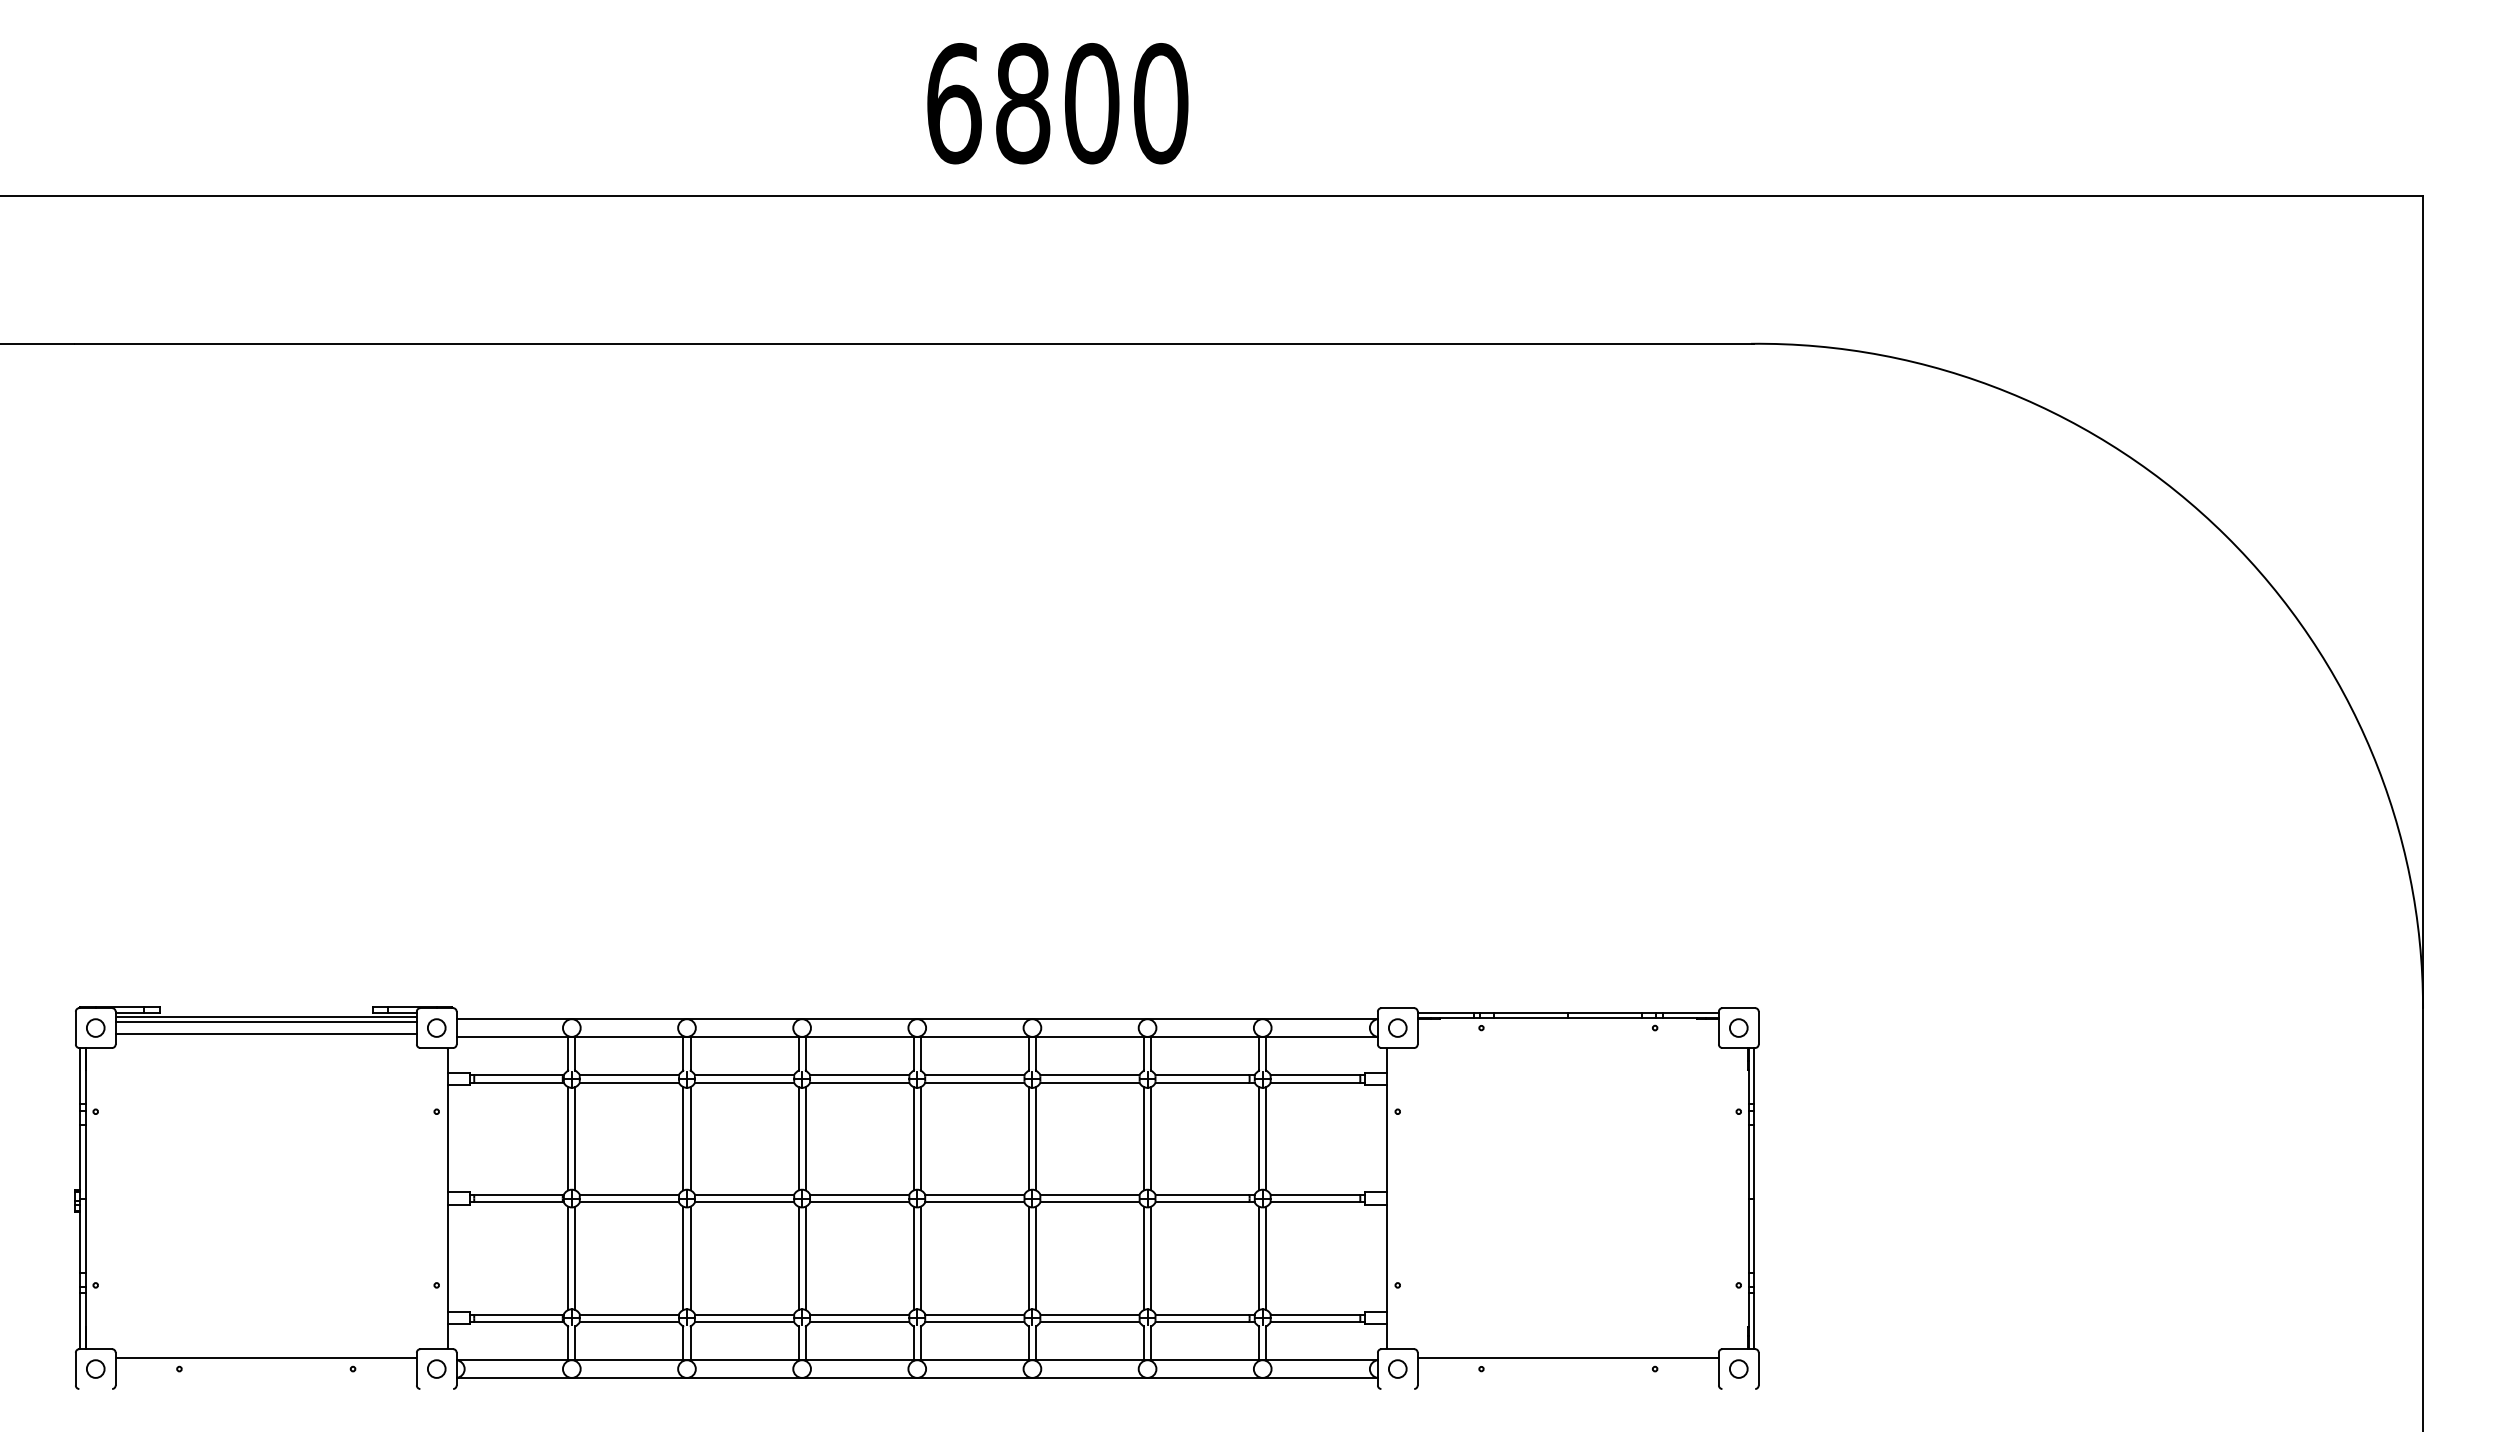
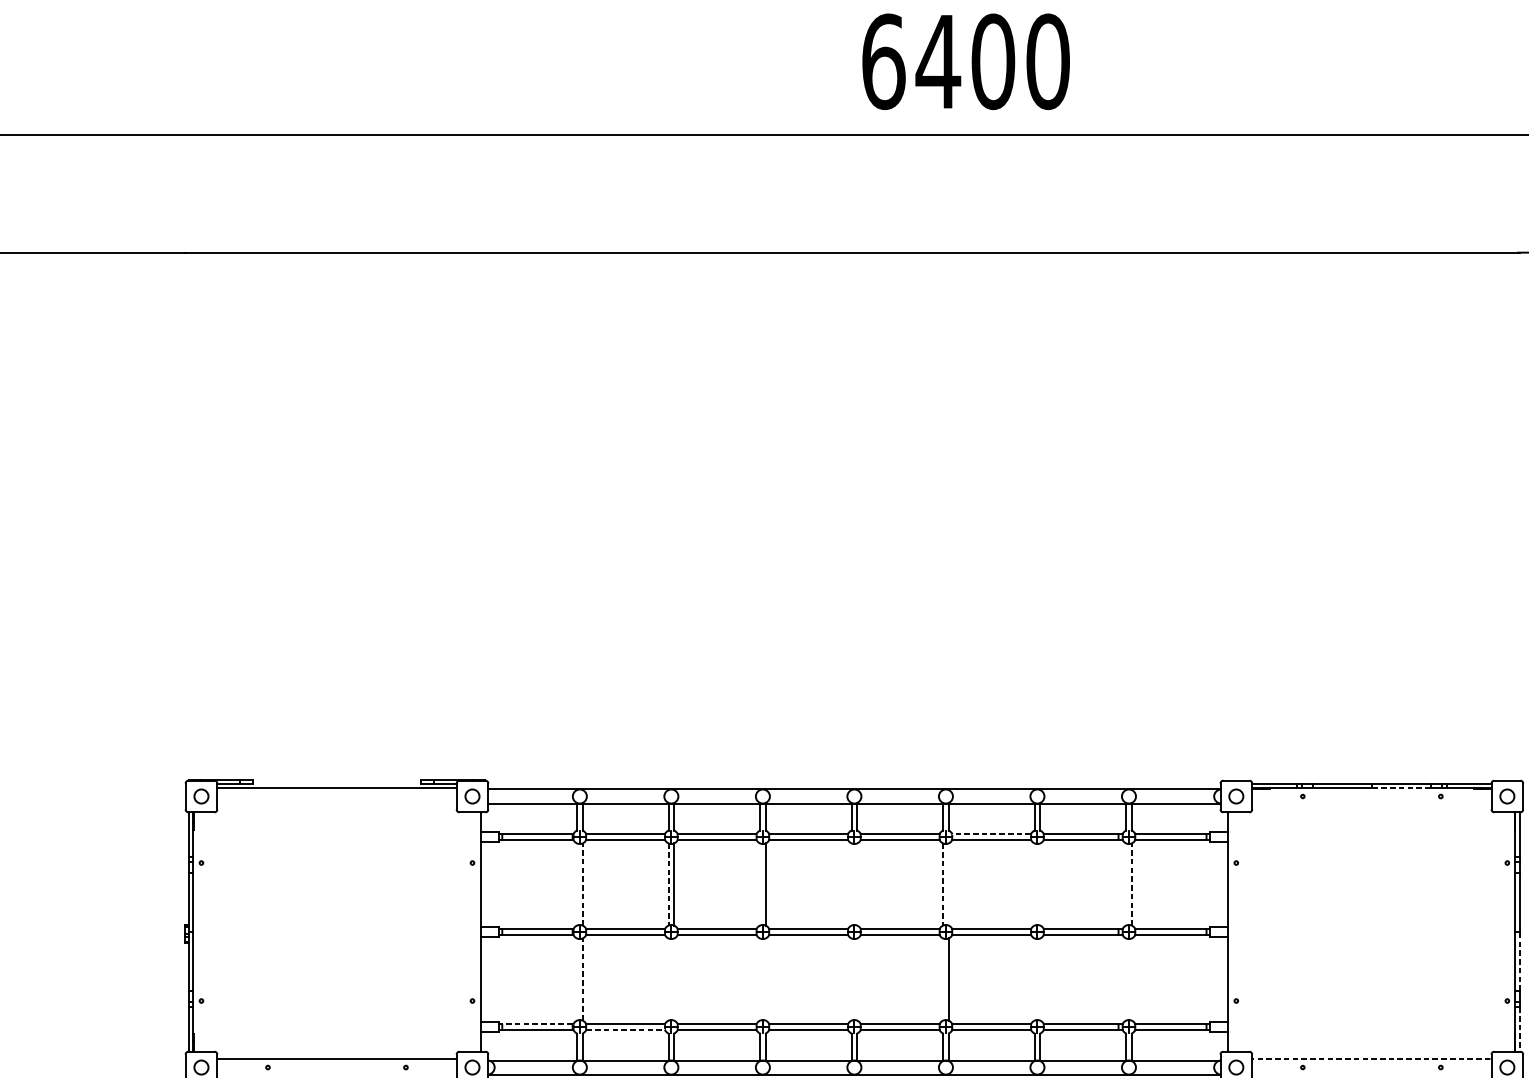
text: (1022, 103) -> (938, 61), 6800 -> 6400
line: (1604, 1017) -> (1400, 788), solid -> dashed
line: (265, 1021) -> (336, 791), removed
line: (265, 1033) -> (336, 800), removed
line: (1089, 1075) -> (991, 834), solid -> dashed
line: (568, 1138) -> (577, 884), removed
line: (575, 1138) -> (582, 884), solid -> dashed
line: (683, 1138) -> (668, 884), solid -> dashed
line: (798, 1138) -> (760, 884), removed
line: (913, 1138) -> (851, 884), removed
line: (920, 1138) -> (856, 884), removed
line: (1028, 1138) -> (942, 884), solid -> dashed
line: (1035, 1138) -> (948, 884), removed
line: (1144, 1138) -> (1035, 884), removed
line: (1151, 1138) -> (1040, 884), removed
line: (1259, 1138) -> (1126, 884), removed
line: (1266, 1138) -> (1131, 884), solid -> dashed
line: (1754, 1235) -> (1519, 961), solid -> dashed
line: (568, 1258) -> (577, 979), removed
line: (575, 1258) -> (582, 979), solid -> dashed
line: (683, 1258) -> (668, 979), removed
line: (690, 1258) -> (674, 979), removed
line: (798, 1258) -> (760, 979), removed
line: (805, 1258) -> (765, 979), removed
line: (913, 1258) -> (851, 979), removed
line: (920, 1258) -> (856, 979), removed
line: (1028, 1258) -> (942, 979), removed
line: (1144, 1258) -> (1035, 979), removed
line: (1151, 1258) -> (1040, 979), removed
line: (1259, 1258) -> (1126, 979), removed
line: (1266, 1258) -> (1131, 979), removed
line: (518, 1314) -> (537, 1024), solid -> dashed
line: (629, 1321) -> (625, 1029), solid -> dashed
line: (1754, 1321) -> (1519, 1029), solid -> dashed
line: (1567, 1358) -> (1371, 1059), solid -> dashed

